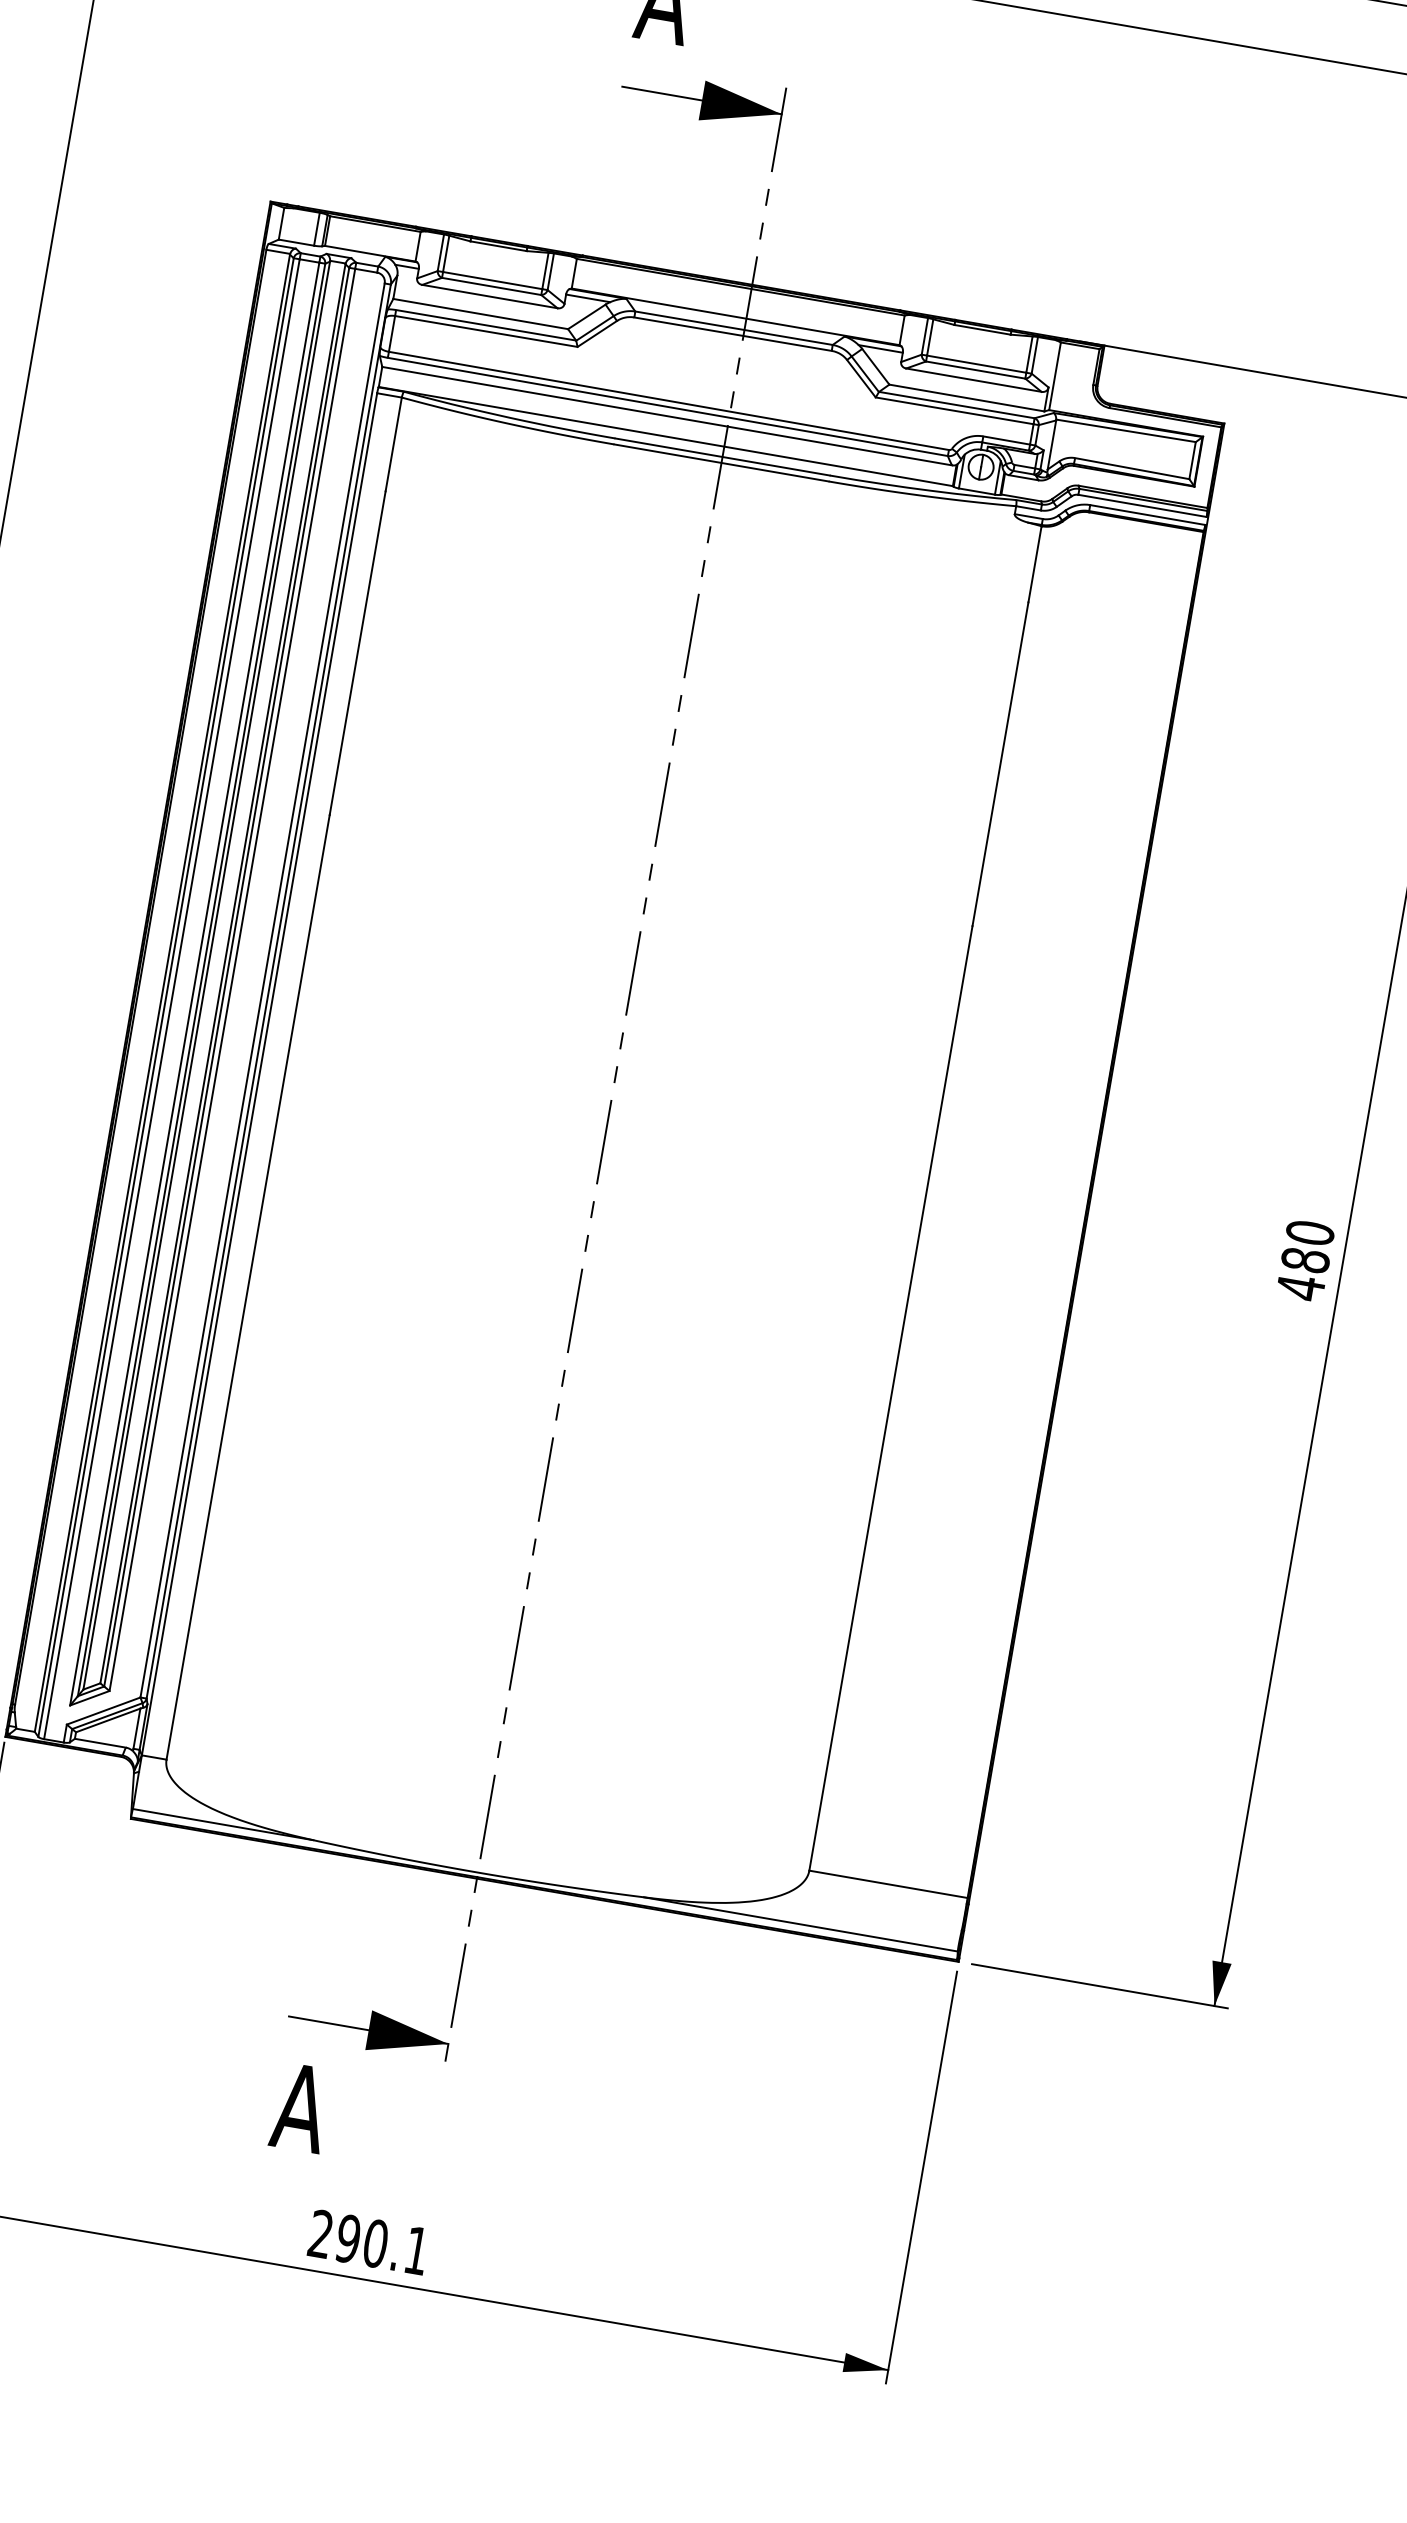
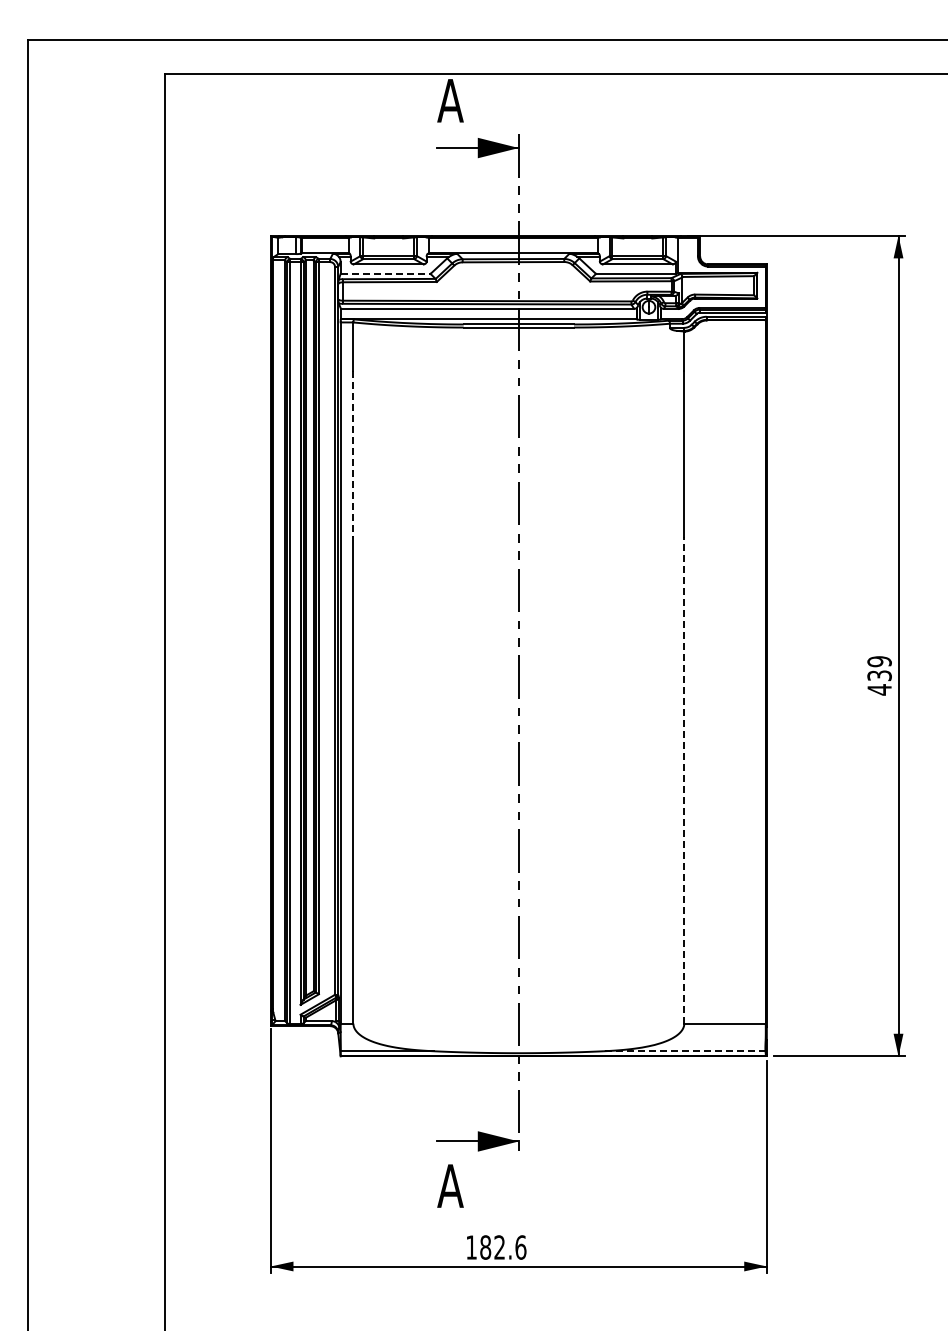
line: (480, 313) -> (385, 273), solid -> dashed
line: (357, 654) -> (353, 454), solid -> dashed
text: (1307, 1246) -> (879, 668), 480 -> 439
line: (891, 1398) -> (684, 780), solid -> dashed
line: (800, 1924) -> (684, 1051), solid -> dashed
text: (369, 2242) -> (496, 1247), 290.1 -> 182.6

